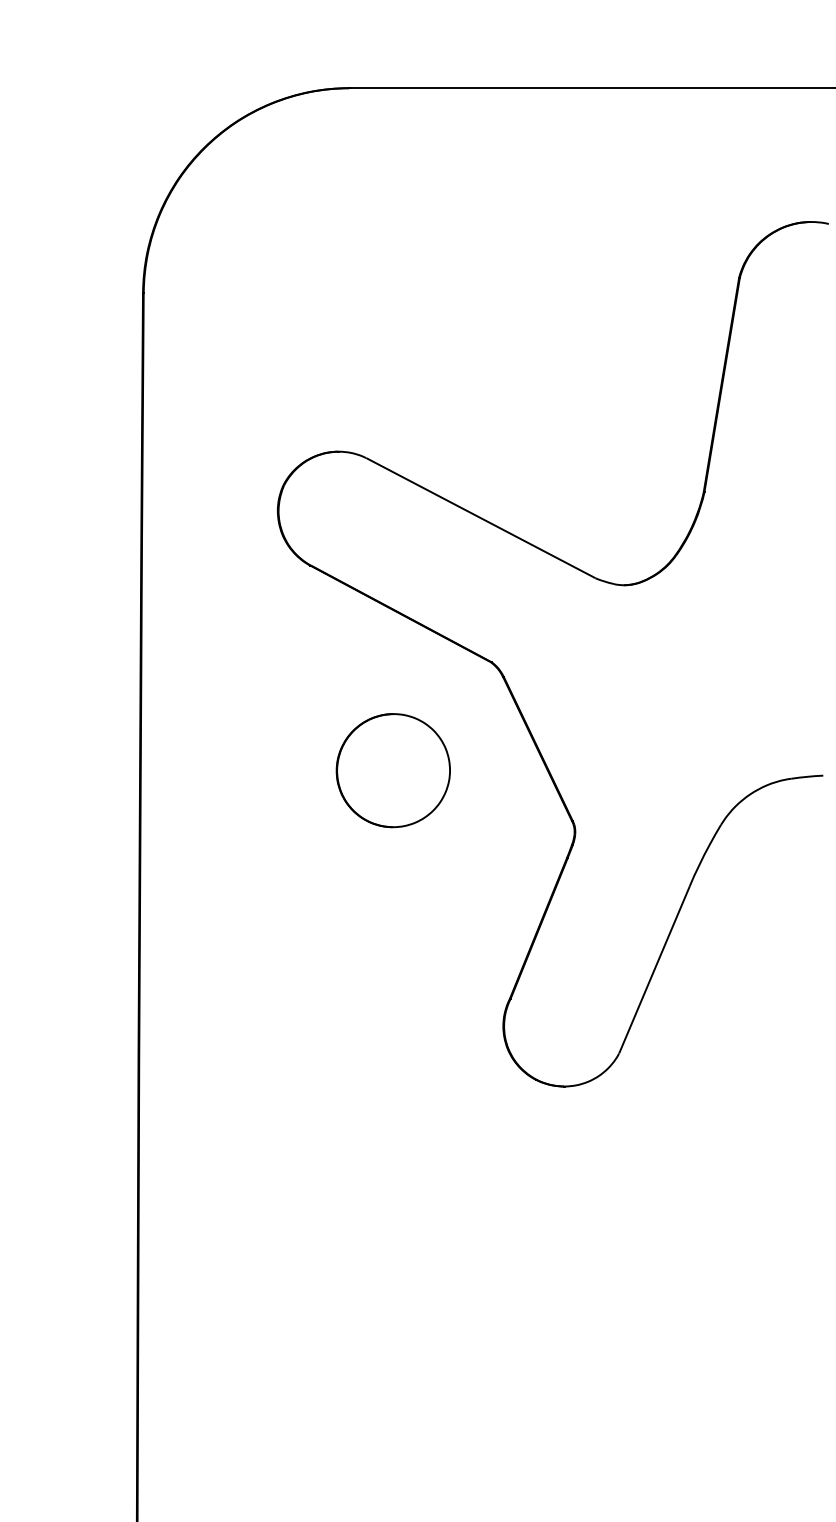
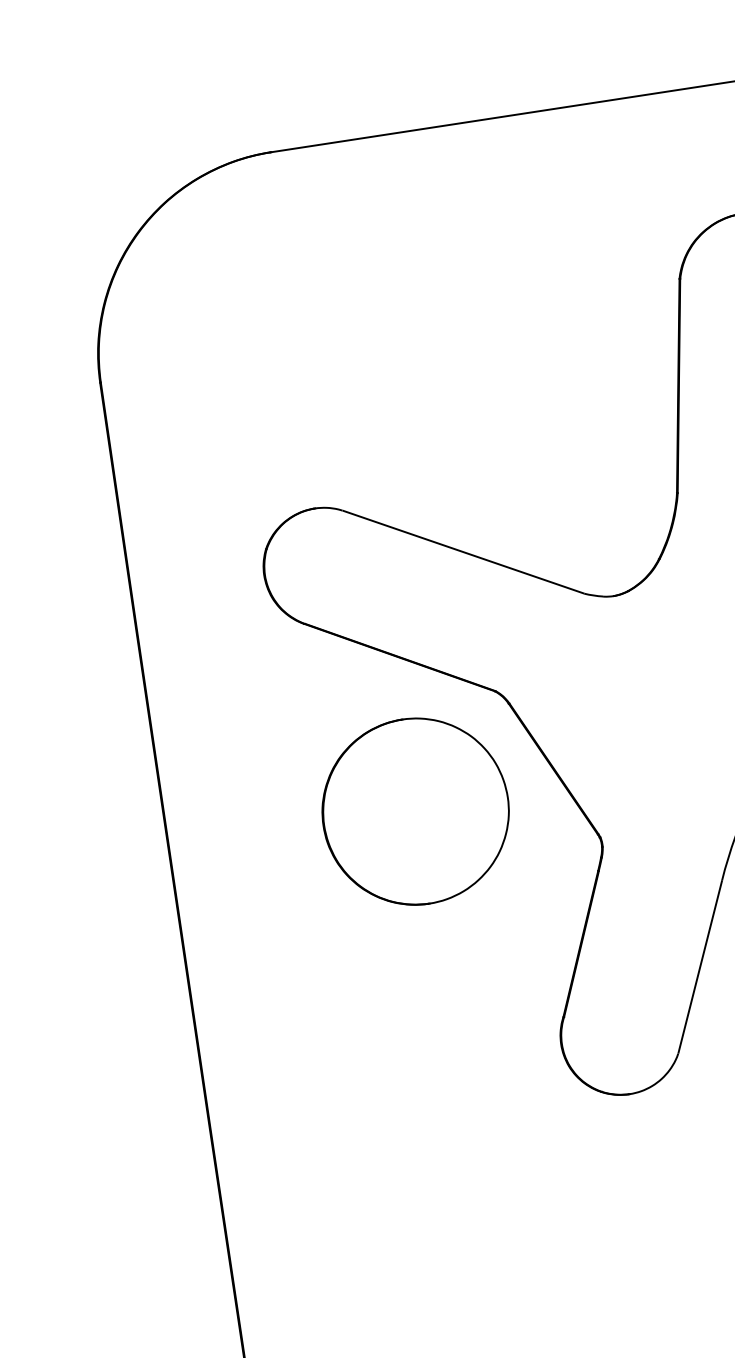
part: (393, 770) -> (415, 811), size x1.67

